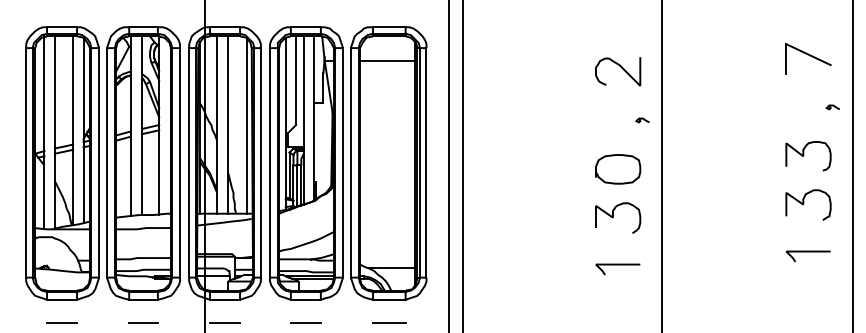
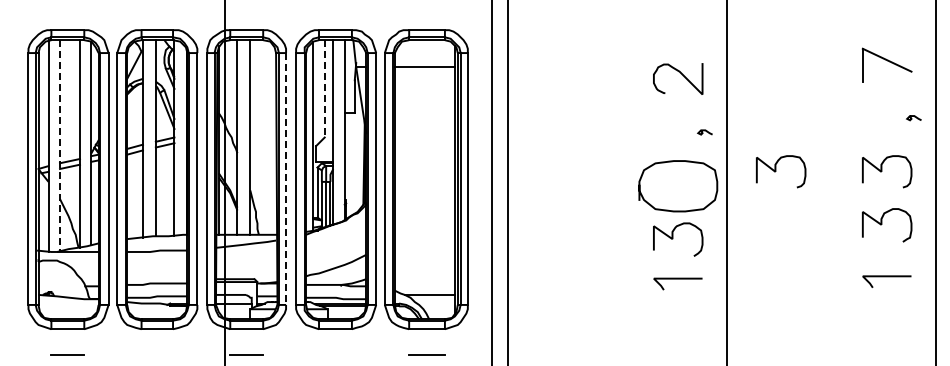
line: (295, 80) -> (324, 88), solid -> dashed
line: (246, 125) -> (270, 137), removed
line: (54, 132) -> (59, 145), solid -> dashed
curve: (707, 156) -> (776, 171), added
line: (261, 163) -> (286, 179), solid -> dashed
part: (617, 168) -> (677, 185), size x1.6
curve: (617, 265) -> (677, 279), moved
line: (143, 323) -> (157, 355), removed
line: (305, 323) -> (335, 355), removed

